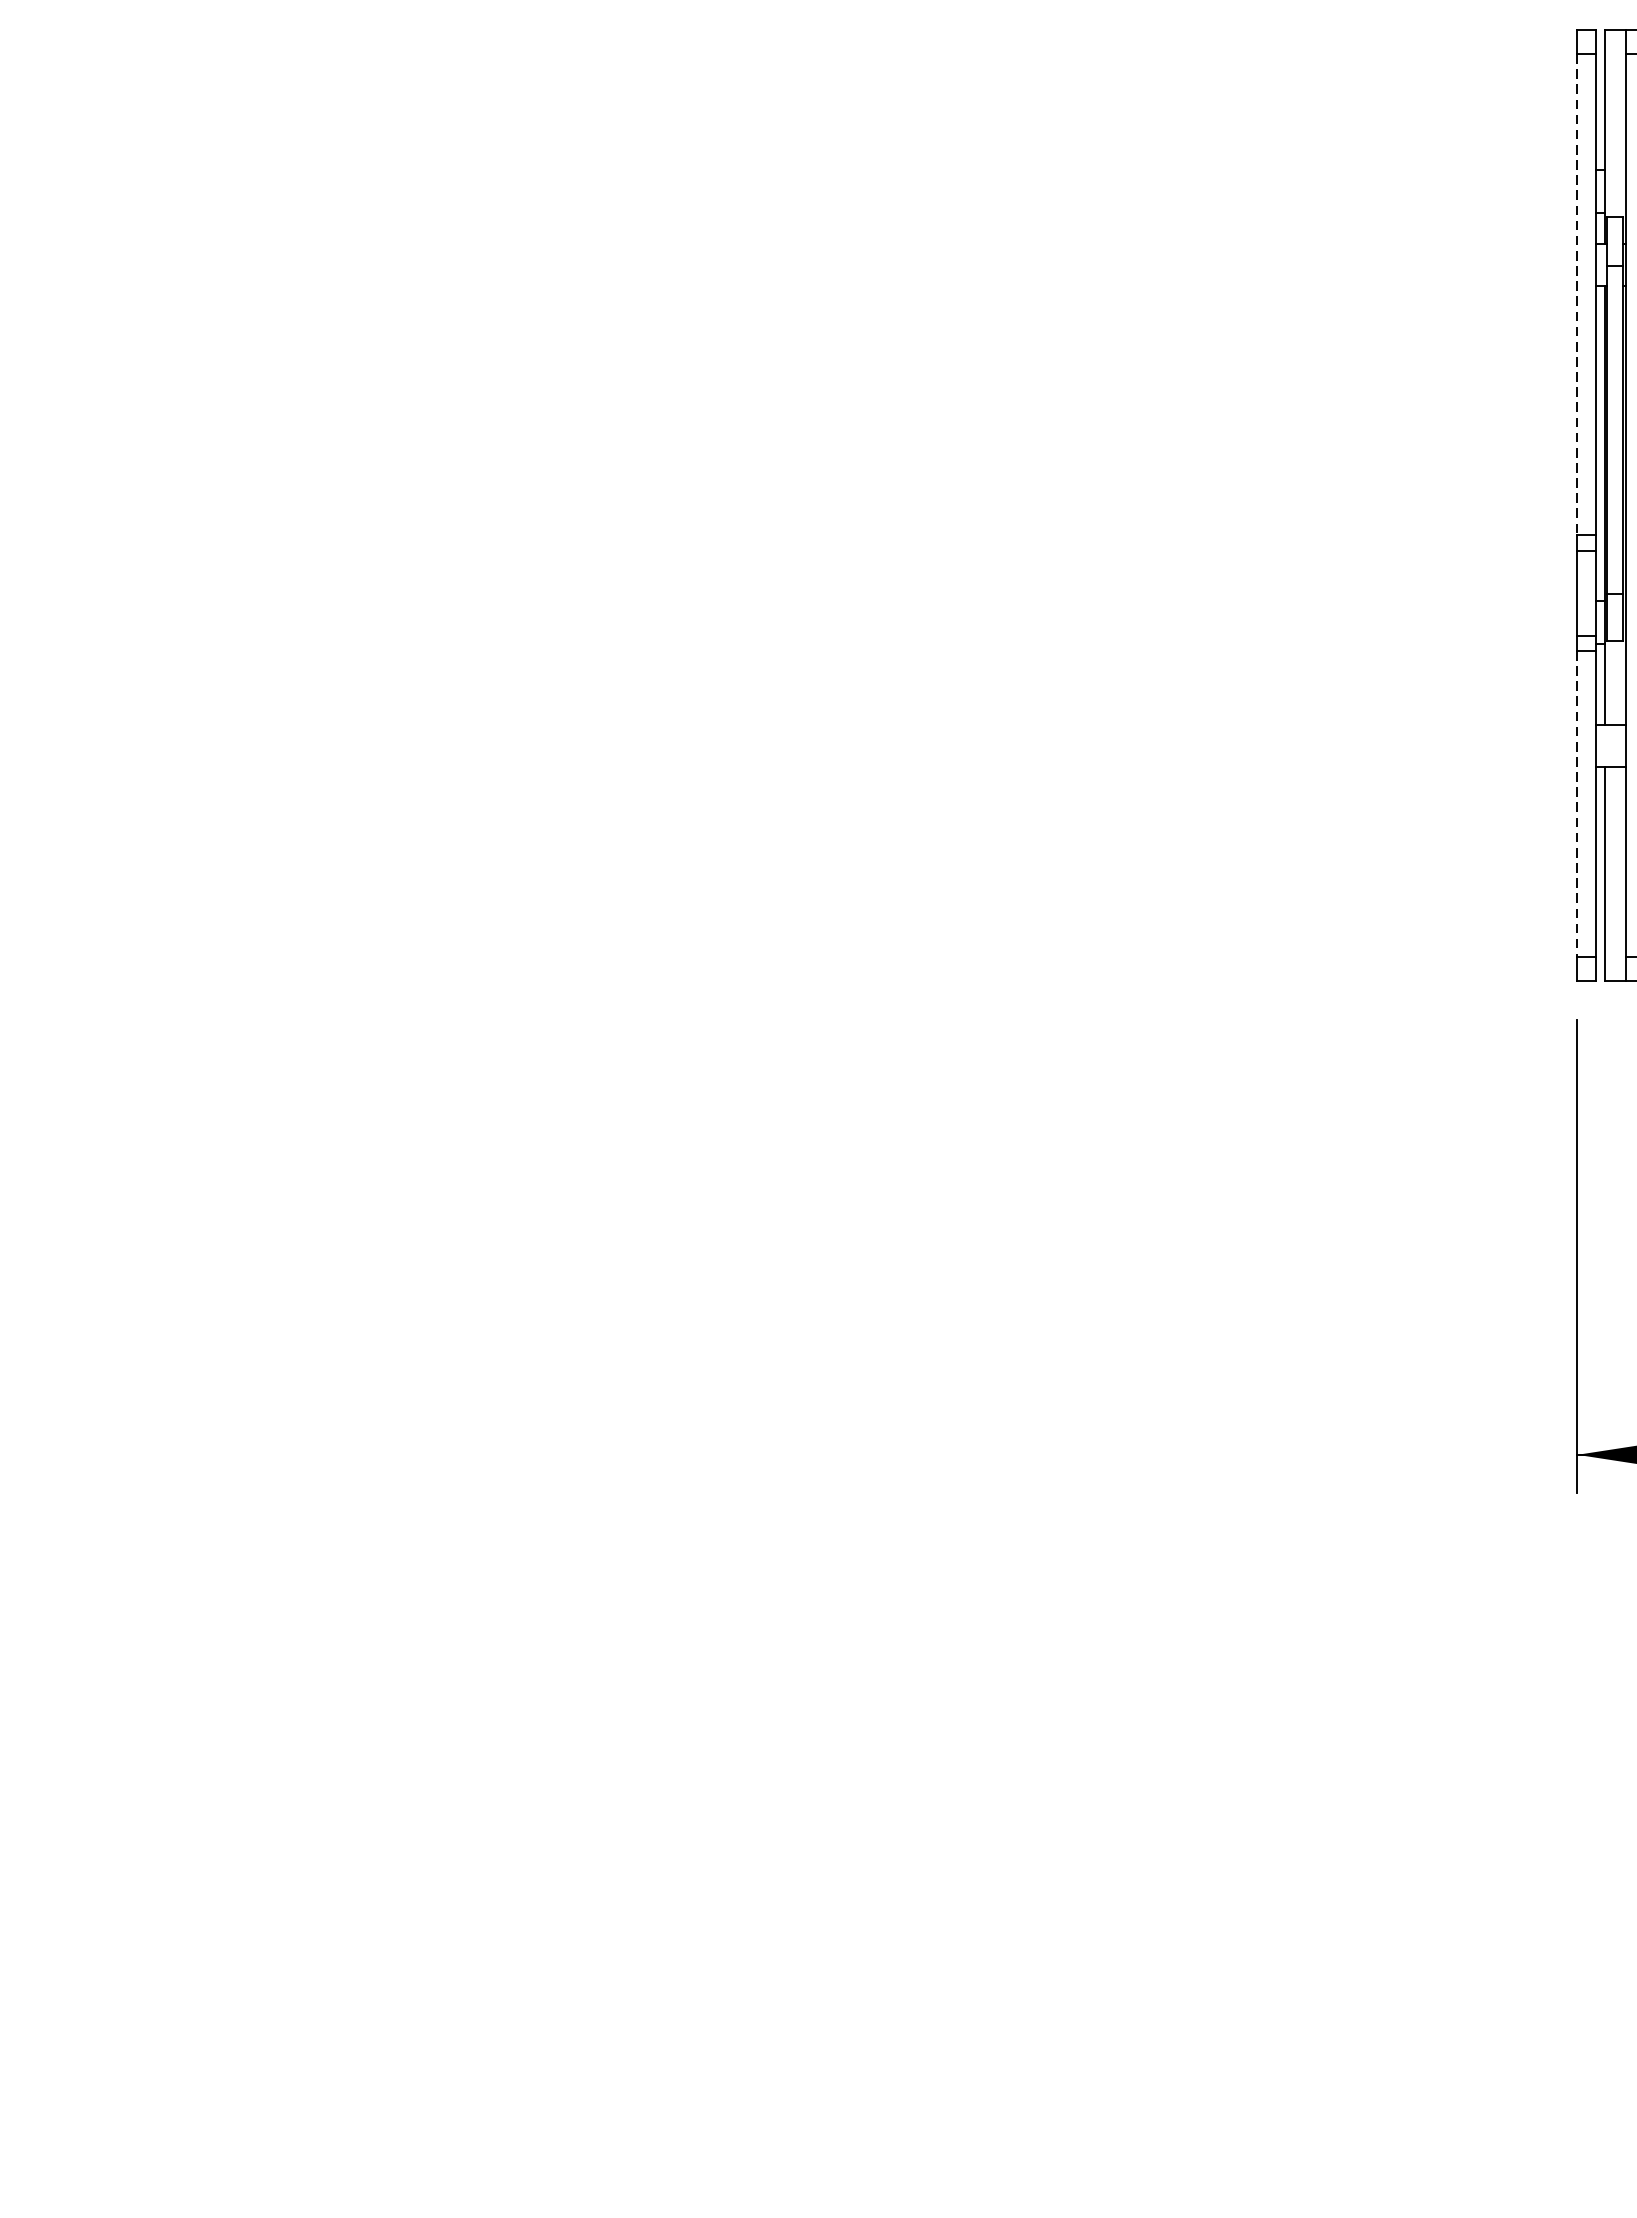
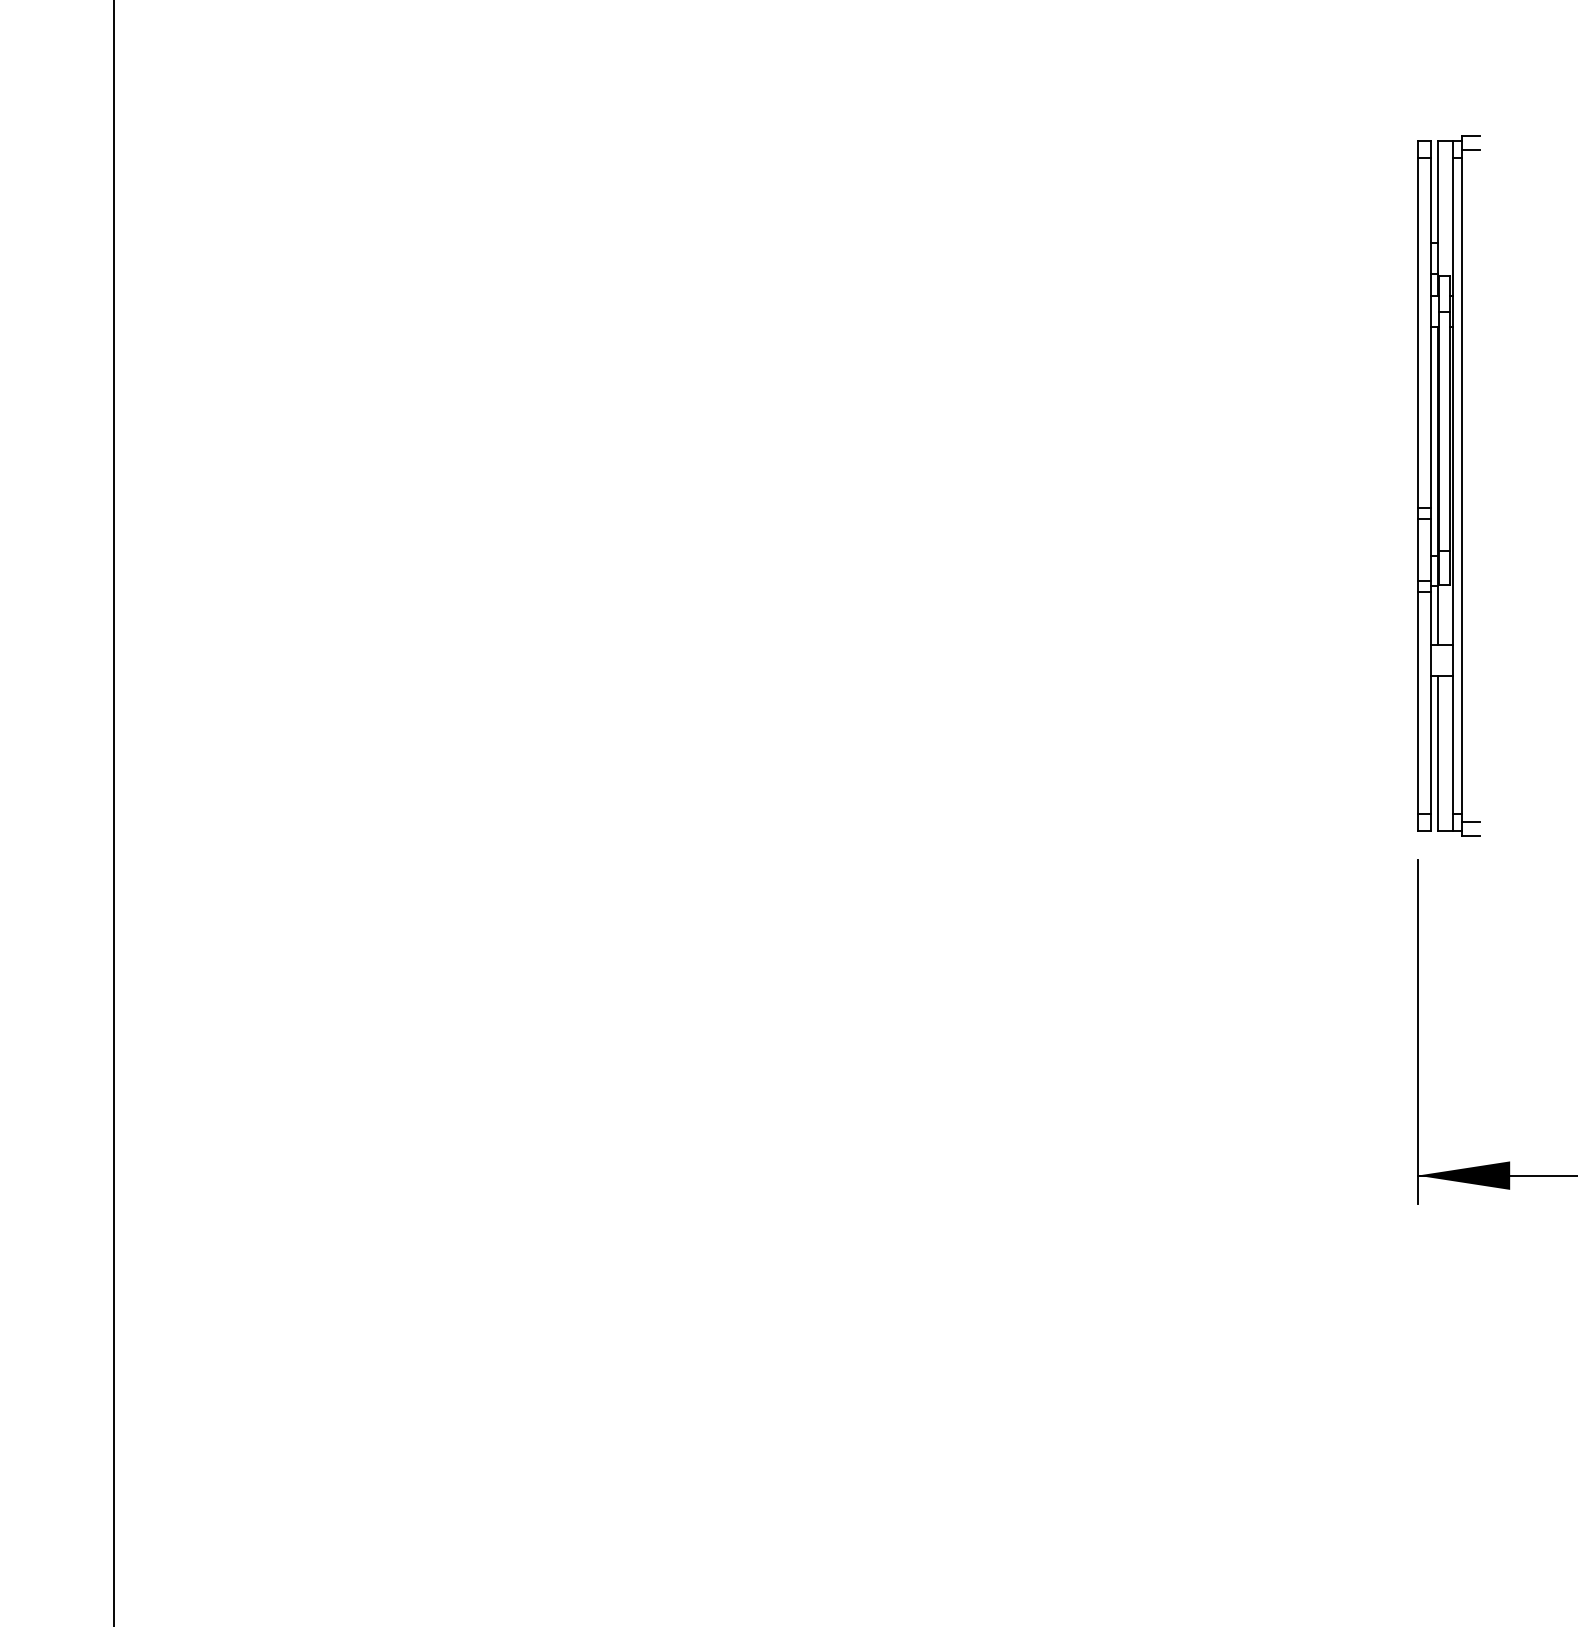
line: (1577, 295) -> (1417, 333), dashed -> solid
line: (1577, 803) -> (1417, 702), dashed -> solid

